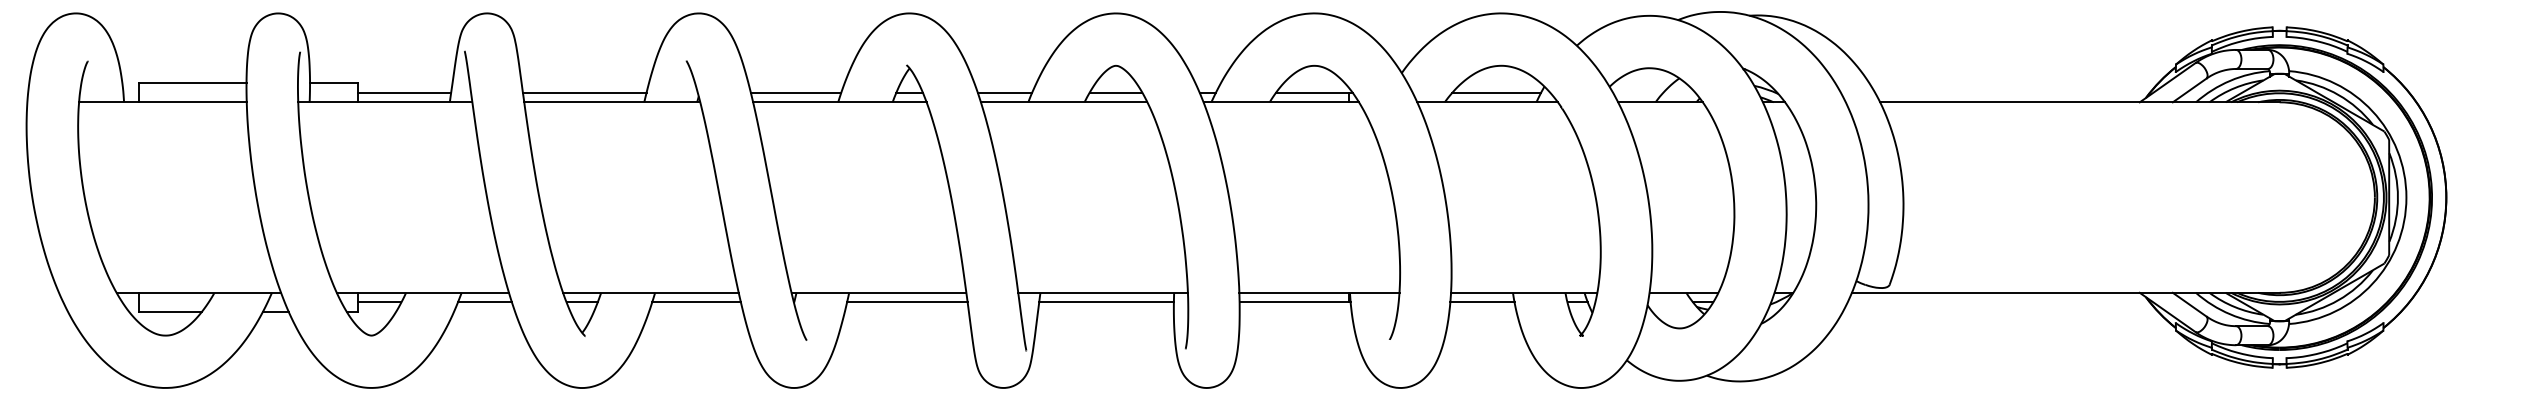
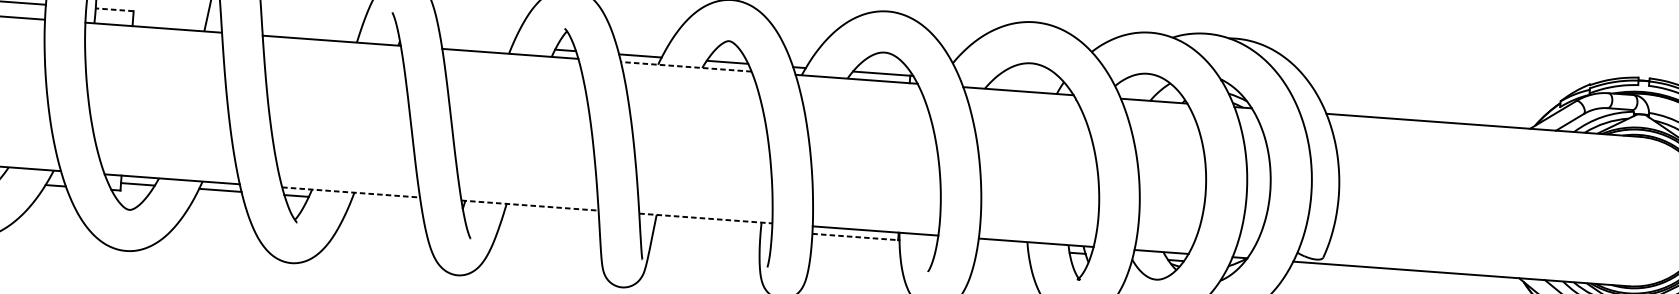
line: (333, 83) -> (114, 9), solid -> dashed
line: (404, 92) -> (169, 21), removed
line: (584, 92) -> (310, 31), removed
line: (795, 92) -> (476, 43), removed
line: (1496, 92) -> (1026, 84), removed
line: (1063, 102) -> (685, 66), solid -> dashed
line: (650, 292) -> (350, 192), solid -> dashed
line: (879, 292) -> (530, 205), solid -> dashed
line: (1103, 292) -> (706, 218), solid -> dashed
line: (696, 302) -> (386, 202), removed
line: (907, 302) -> (551, 214), removed
line: (1106, 302) -> (707, 226), removed
line: (1294, 302) -> (855, 237), solid -> dashed
line: (1482, 302) -> (1002, 247), removed

